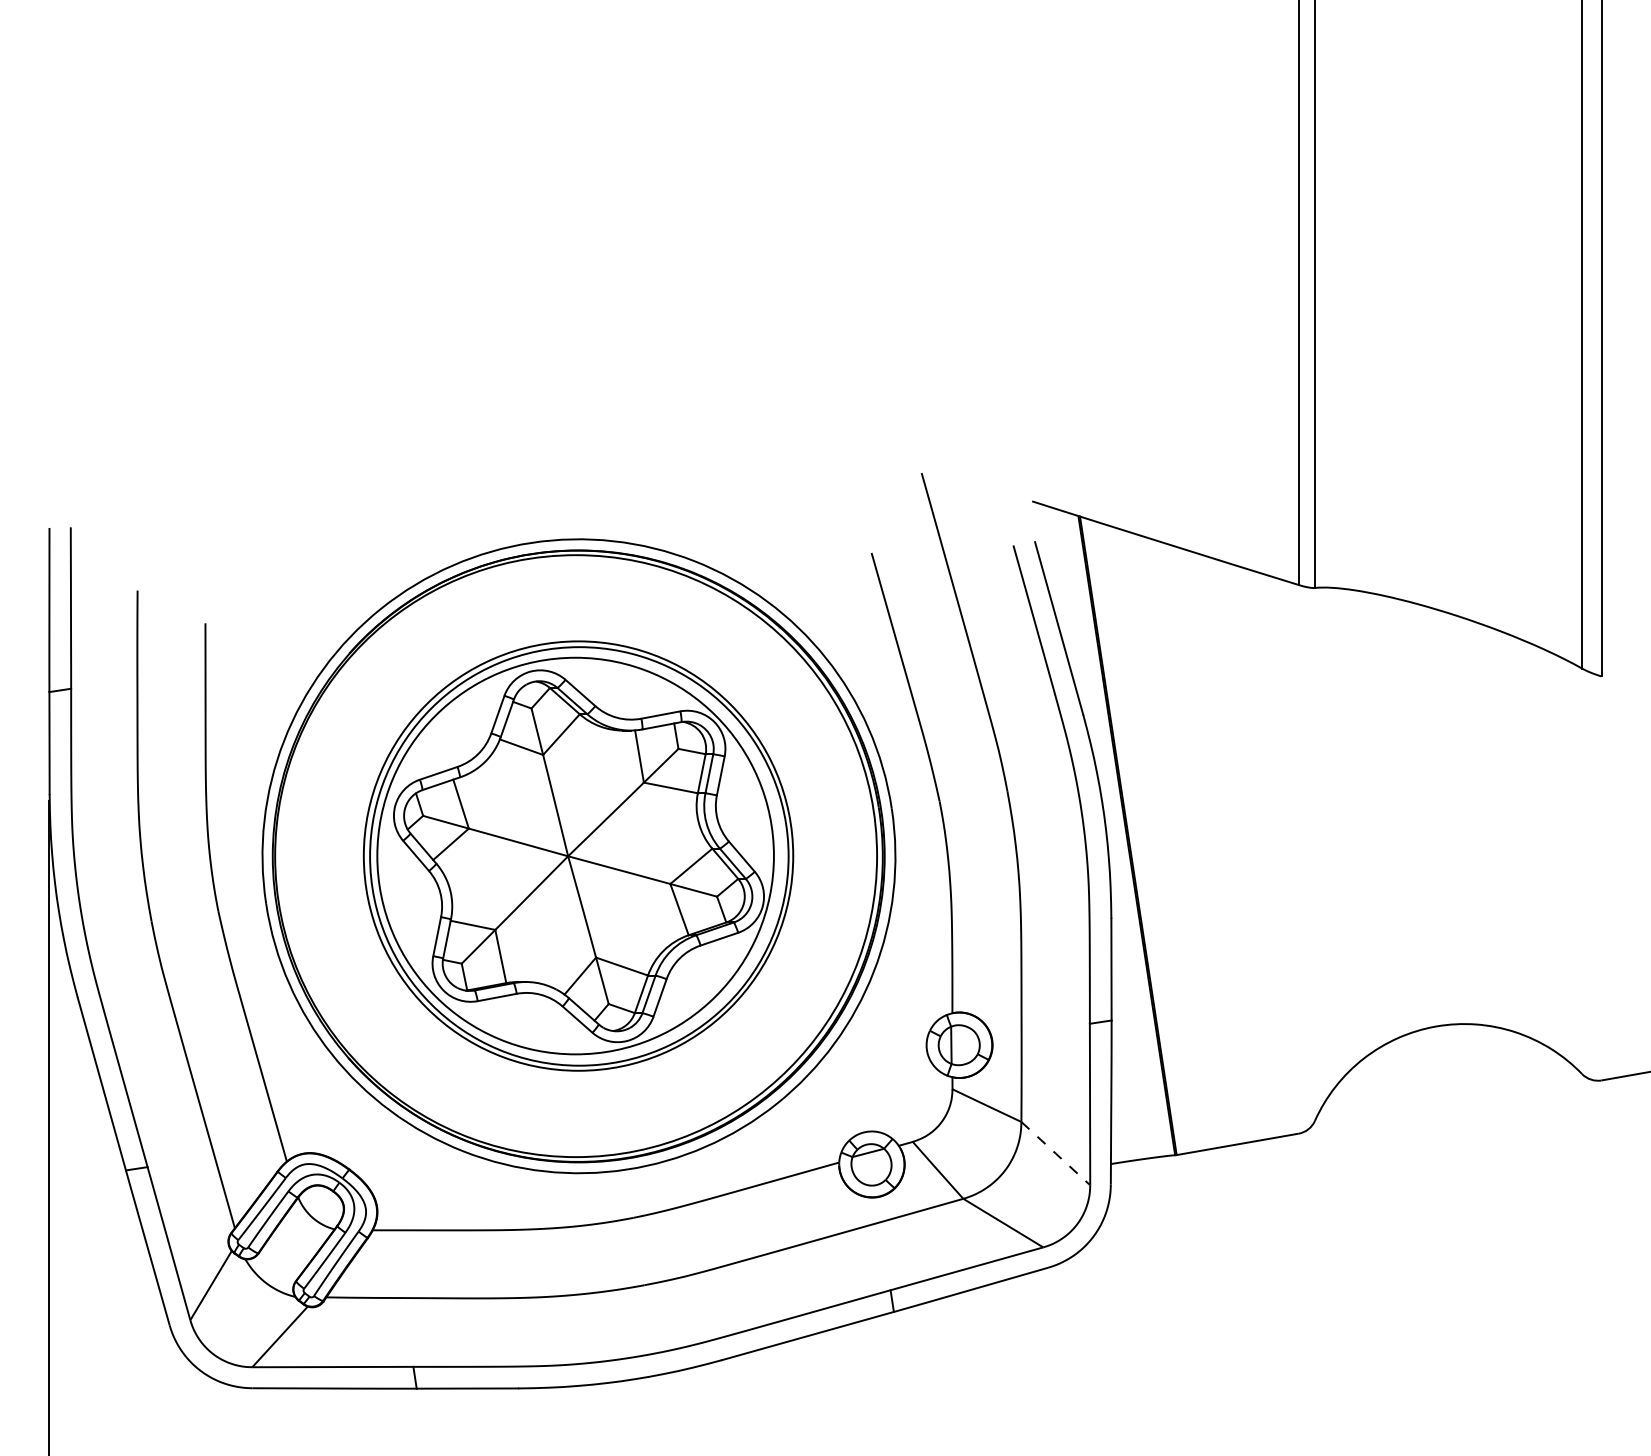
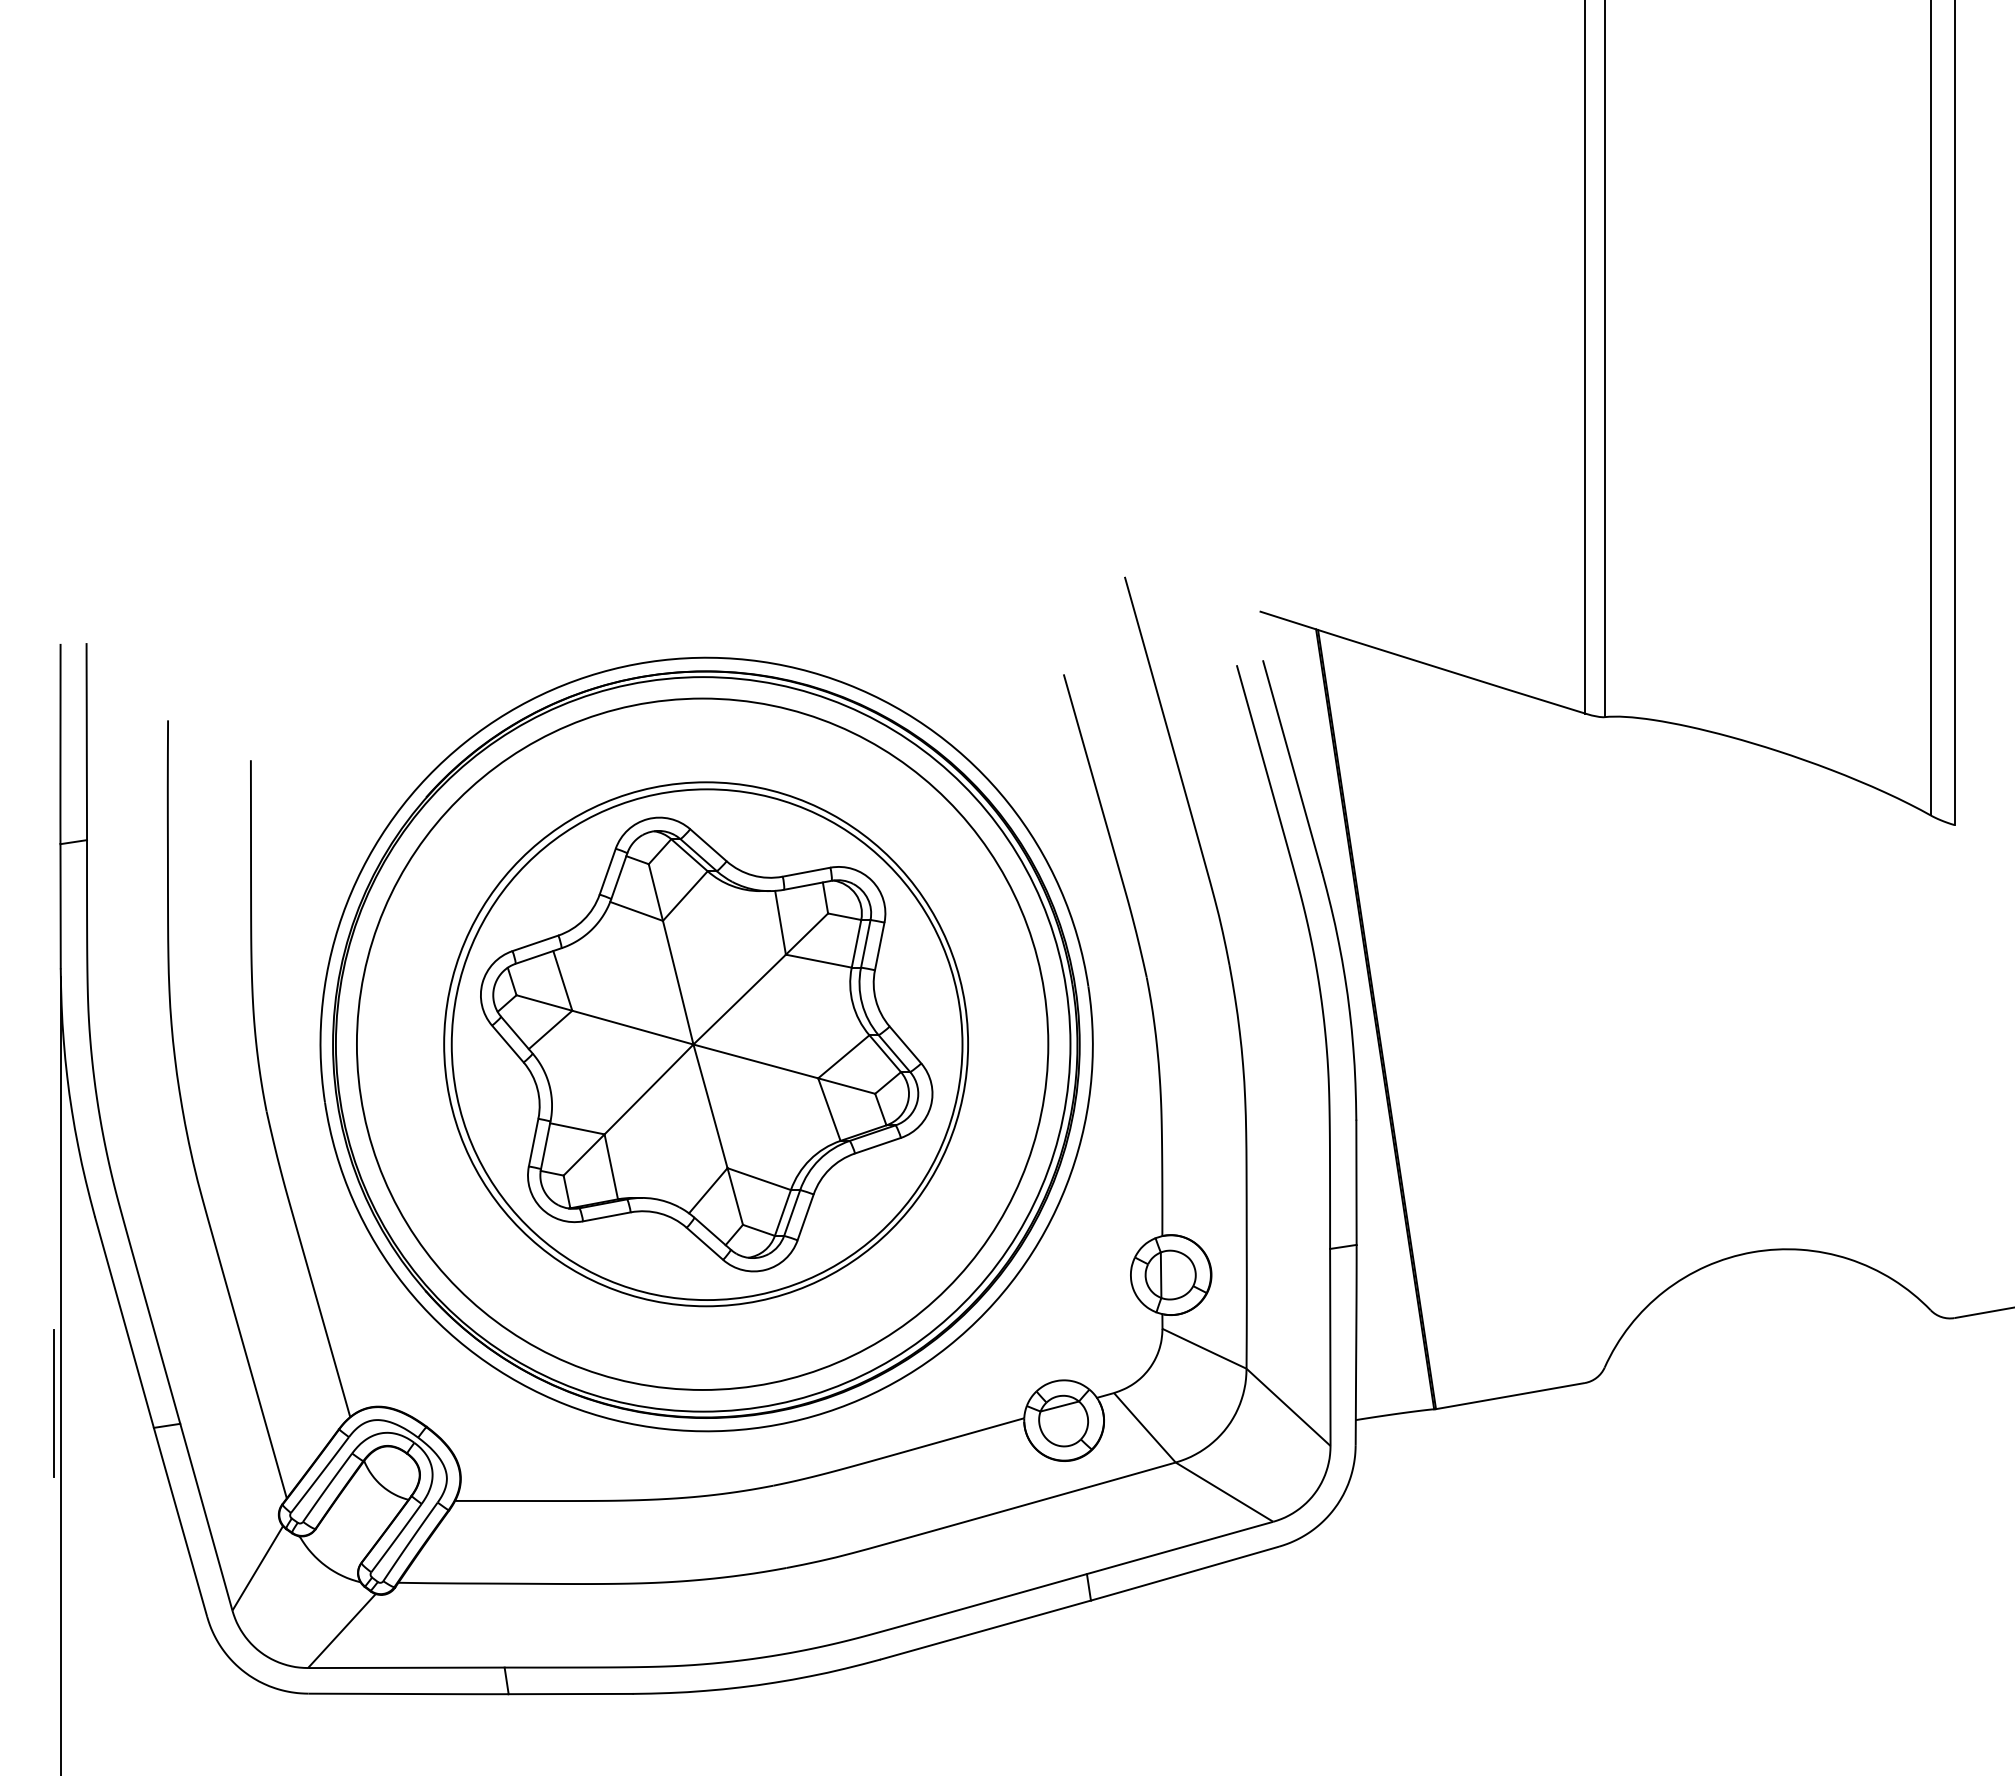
circle: (575, 855) -> (702, 1043), size x1.43
line: (44, 1149) -> (54, 1402), added
line: (1055, 1153) -> (1288, 1407), dashed -> solid

